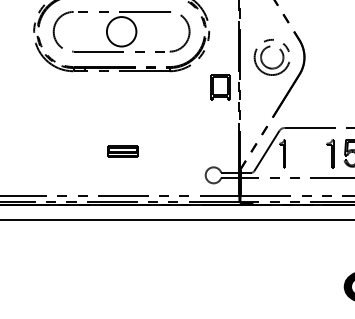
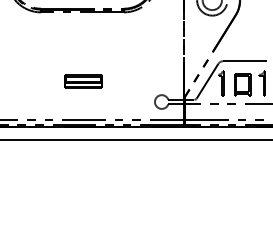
part: (220, 87) -> (242, 84), moved
part: (122, 151) -> (83, 81), size x1.43

